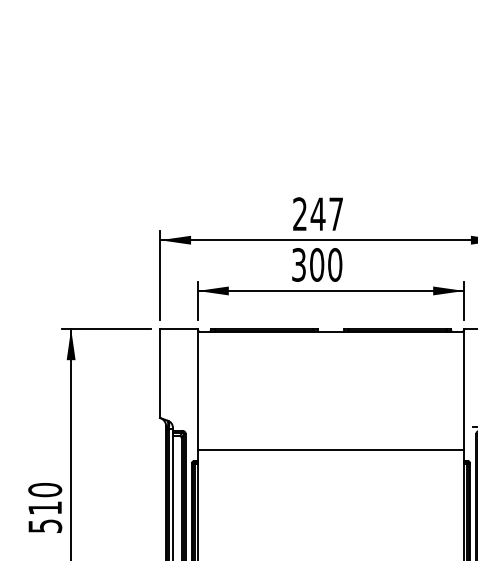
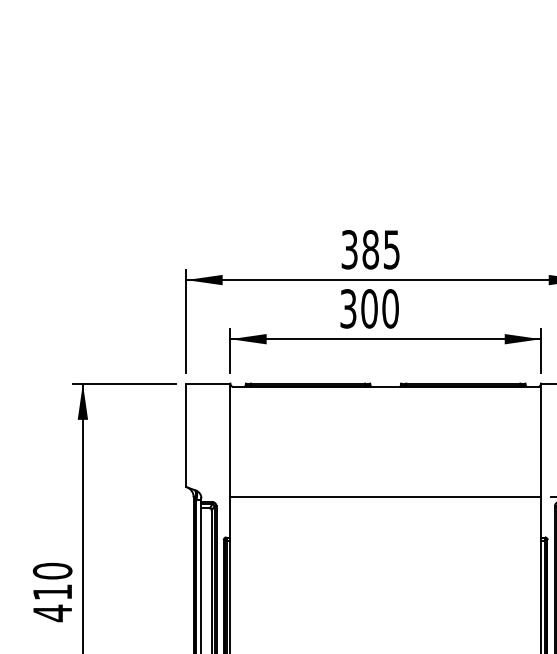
text: (317, 214) -> (369, 250), 247 -> 385
line: (330, 449) -> (385, 497), moved
text: (45, 525) -> (53, 612), 510 -> 410

